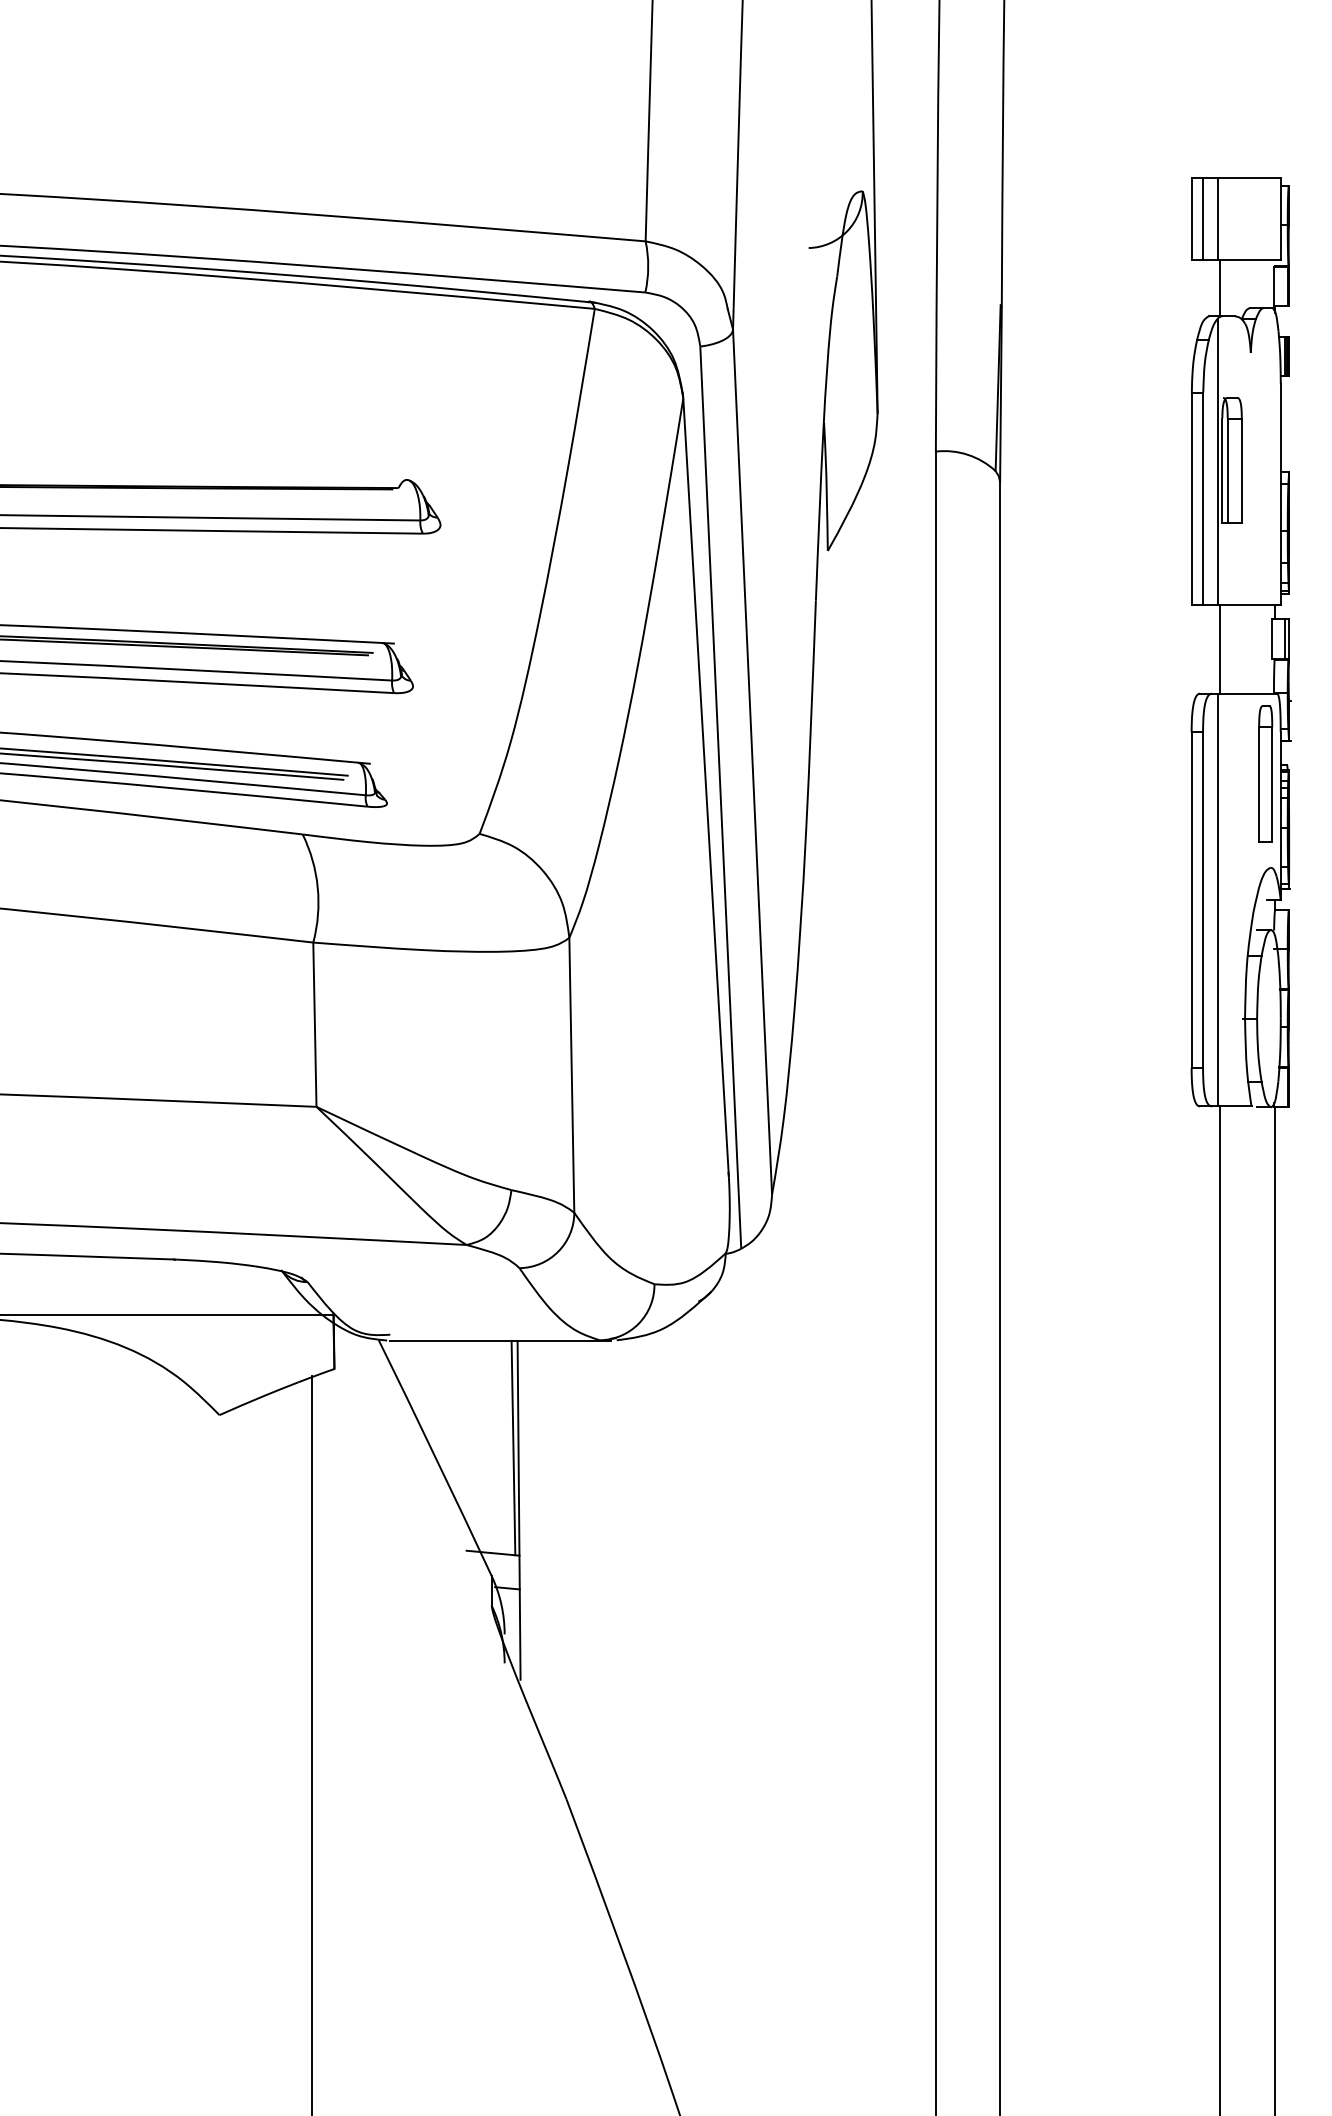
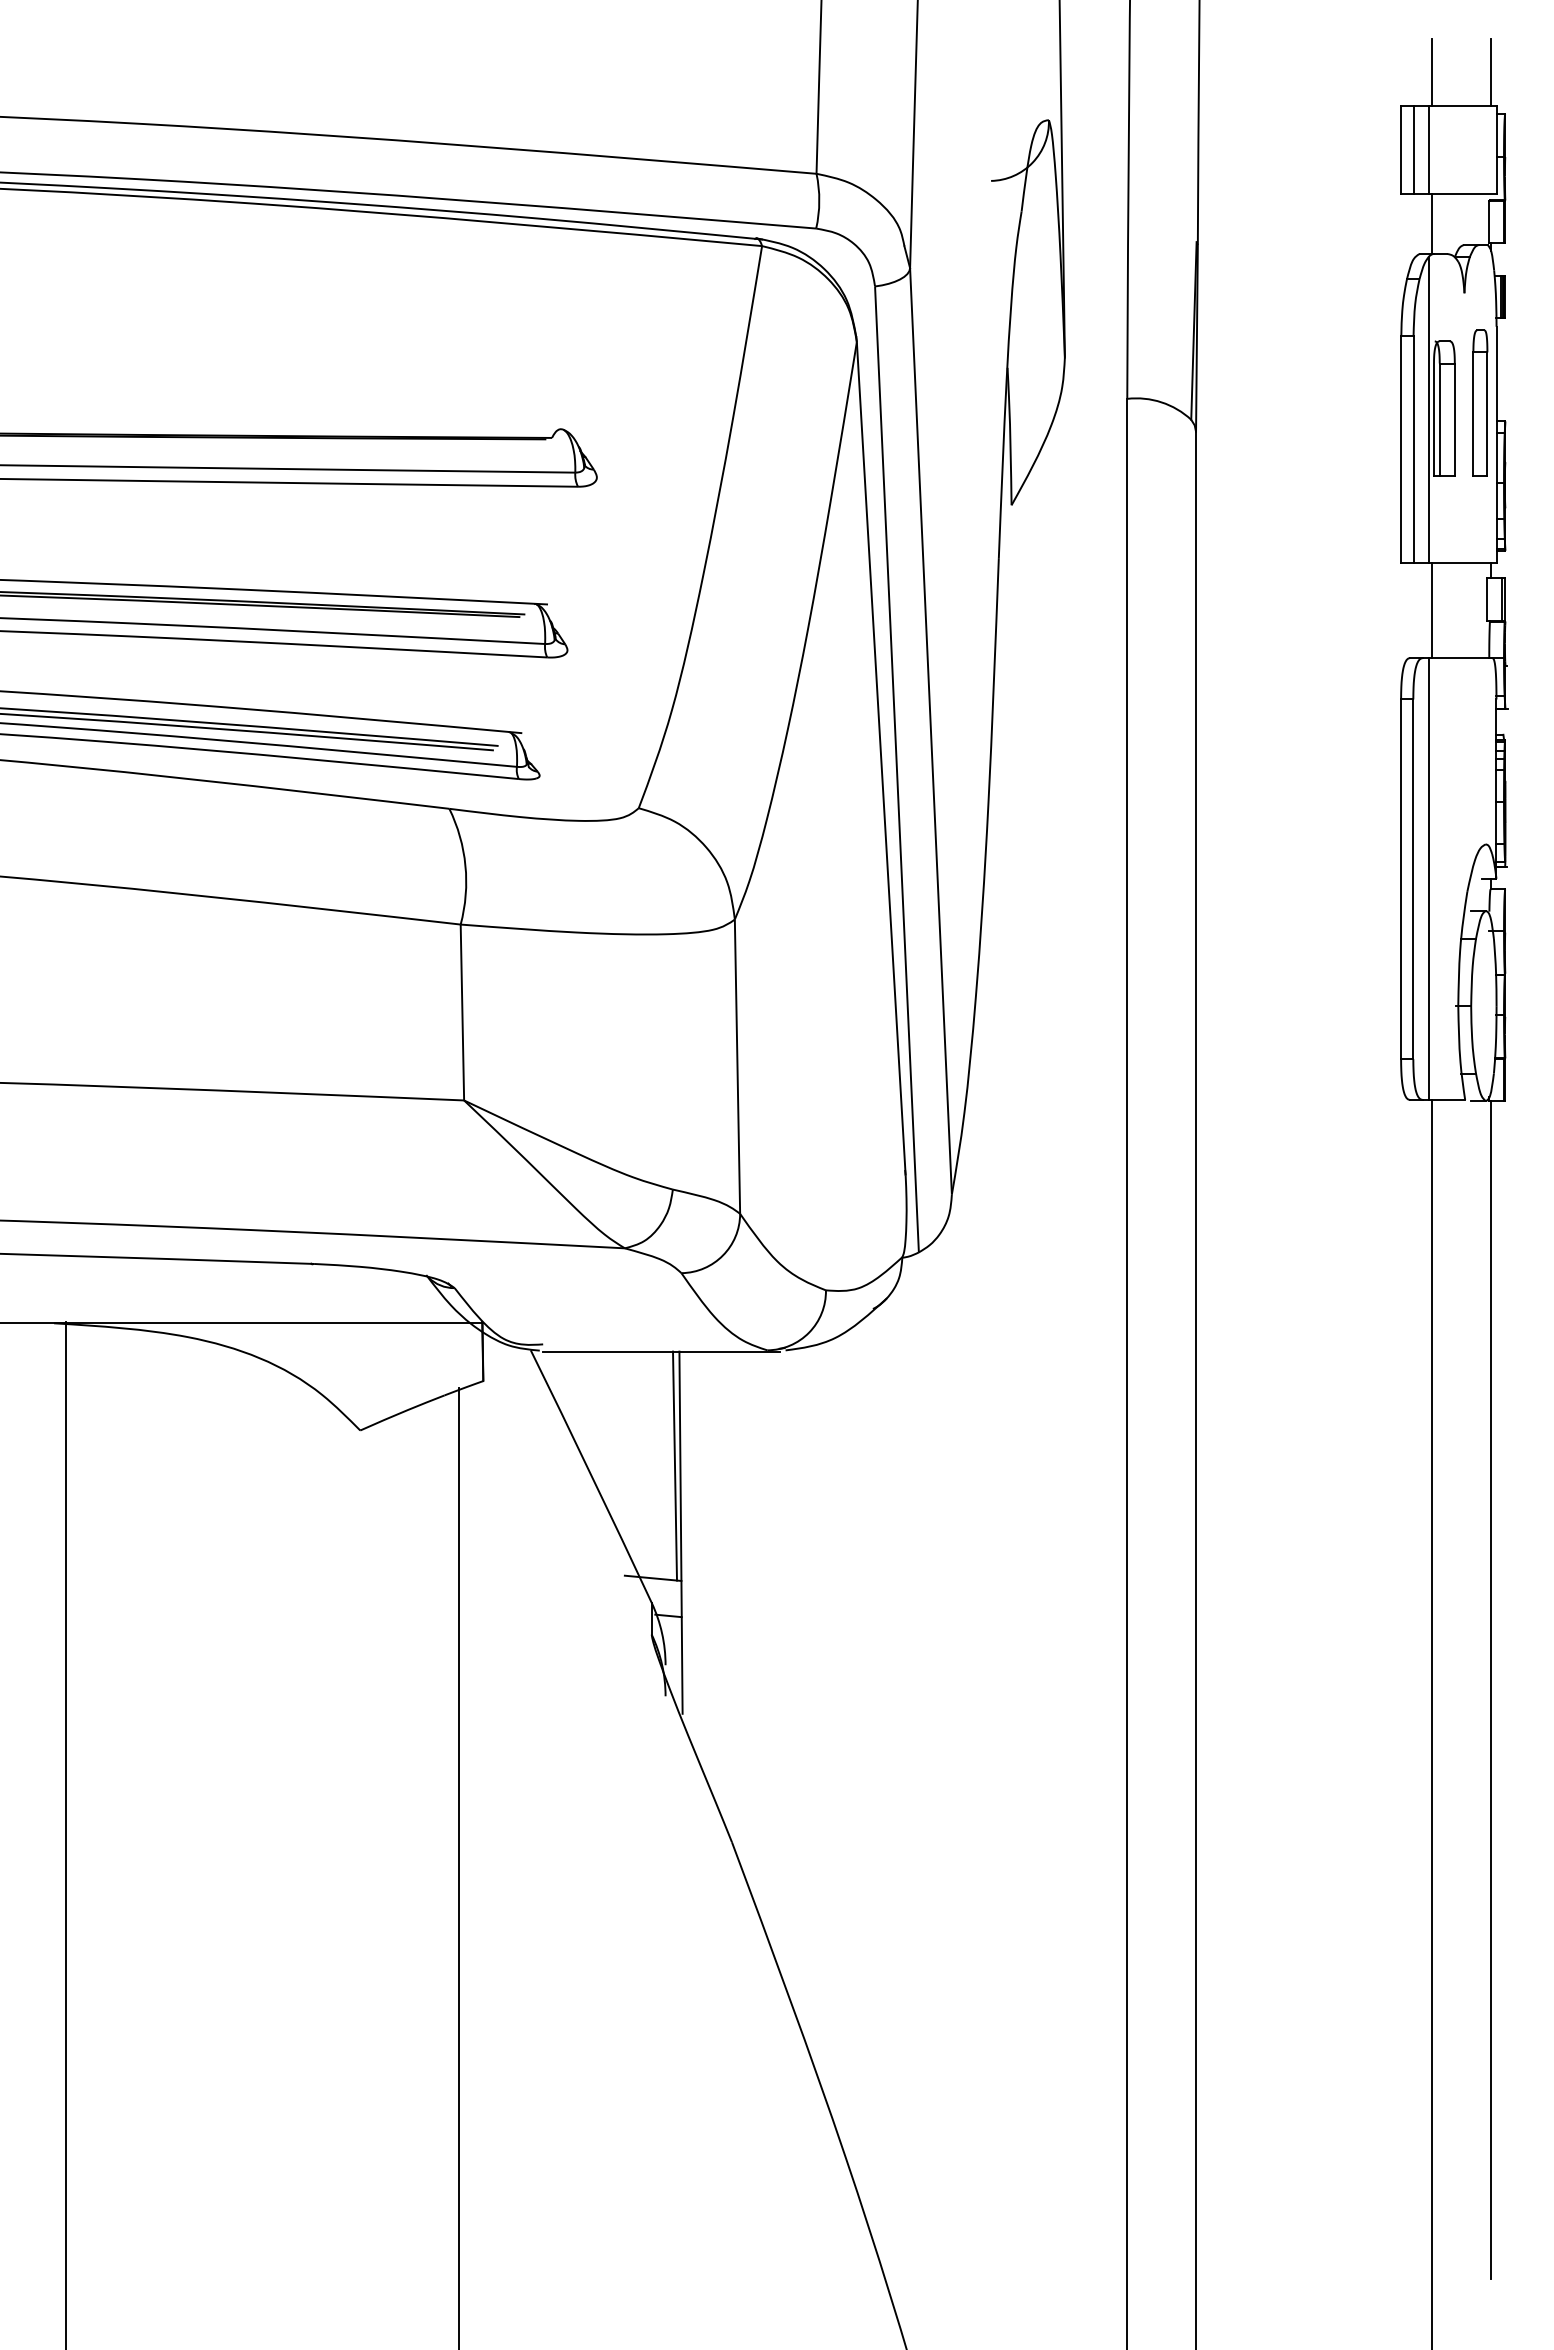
line: (1220, 146) -> (1431, 72), added
line: (1275, 146) -> (1490, 72), added
part: (1265, 773) -> (1480, 402), moved

